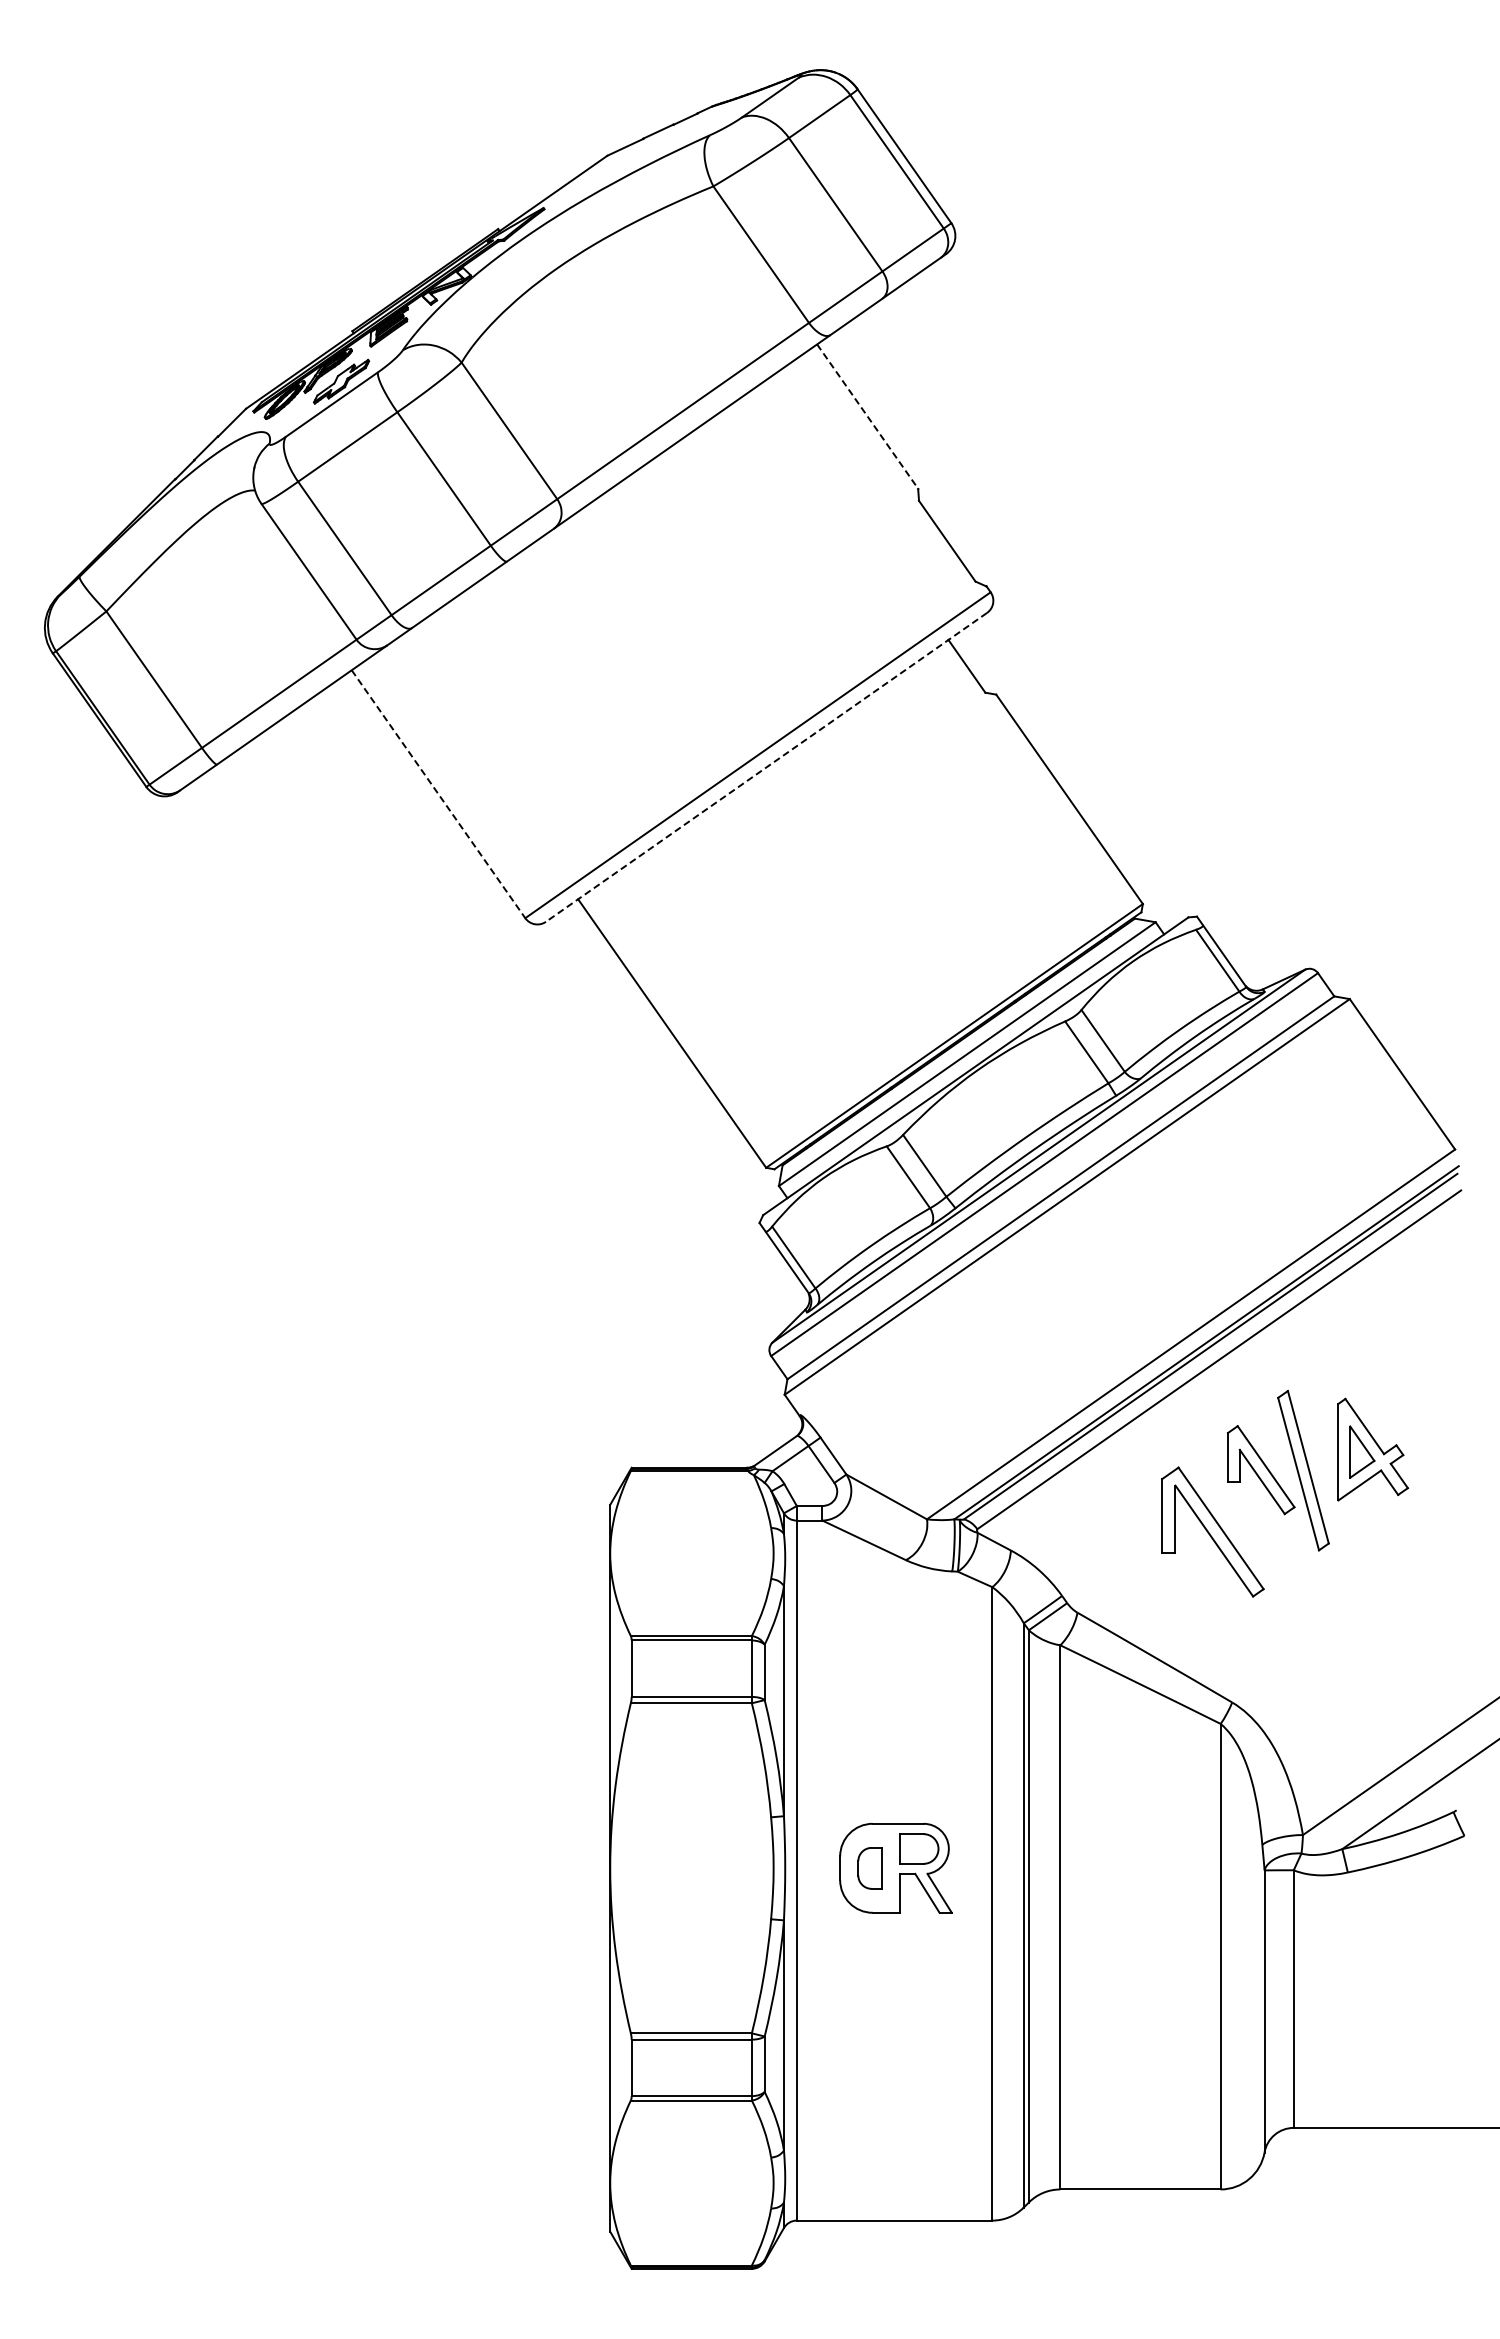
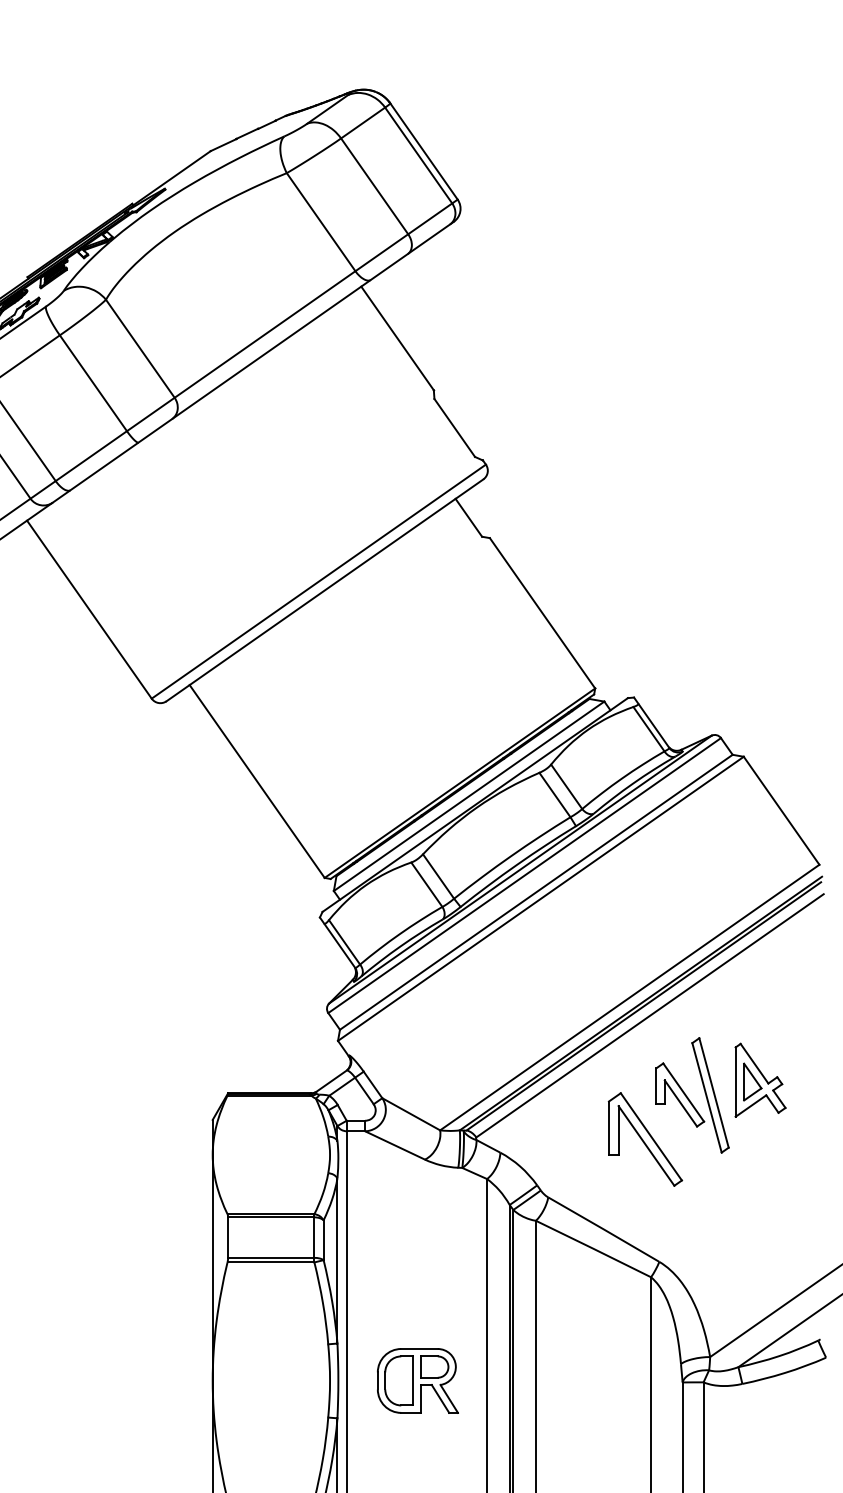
line: (868, 417) -> (398, 339), dashed -> solid
line: (766, 767) -> (324, 590), dashed -> solid
line: (438, 794) -> (89, 609), dashed -> solid
part: (869, 1868) -> (398, 1381), size x1.67

